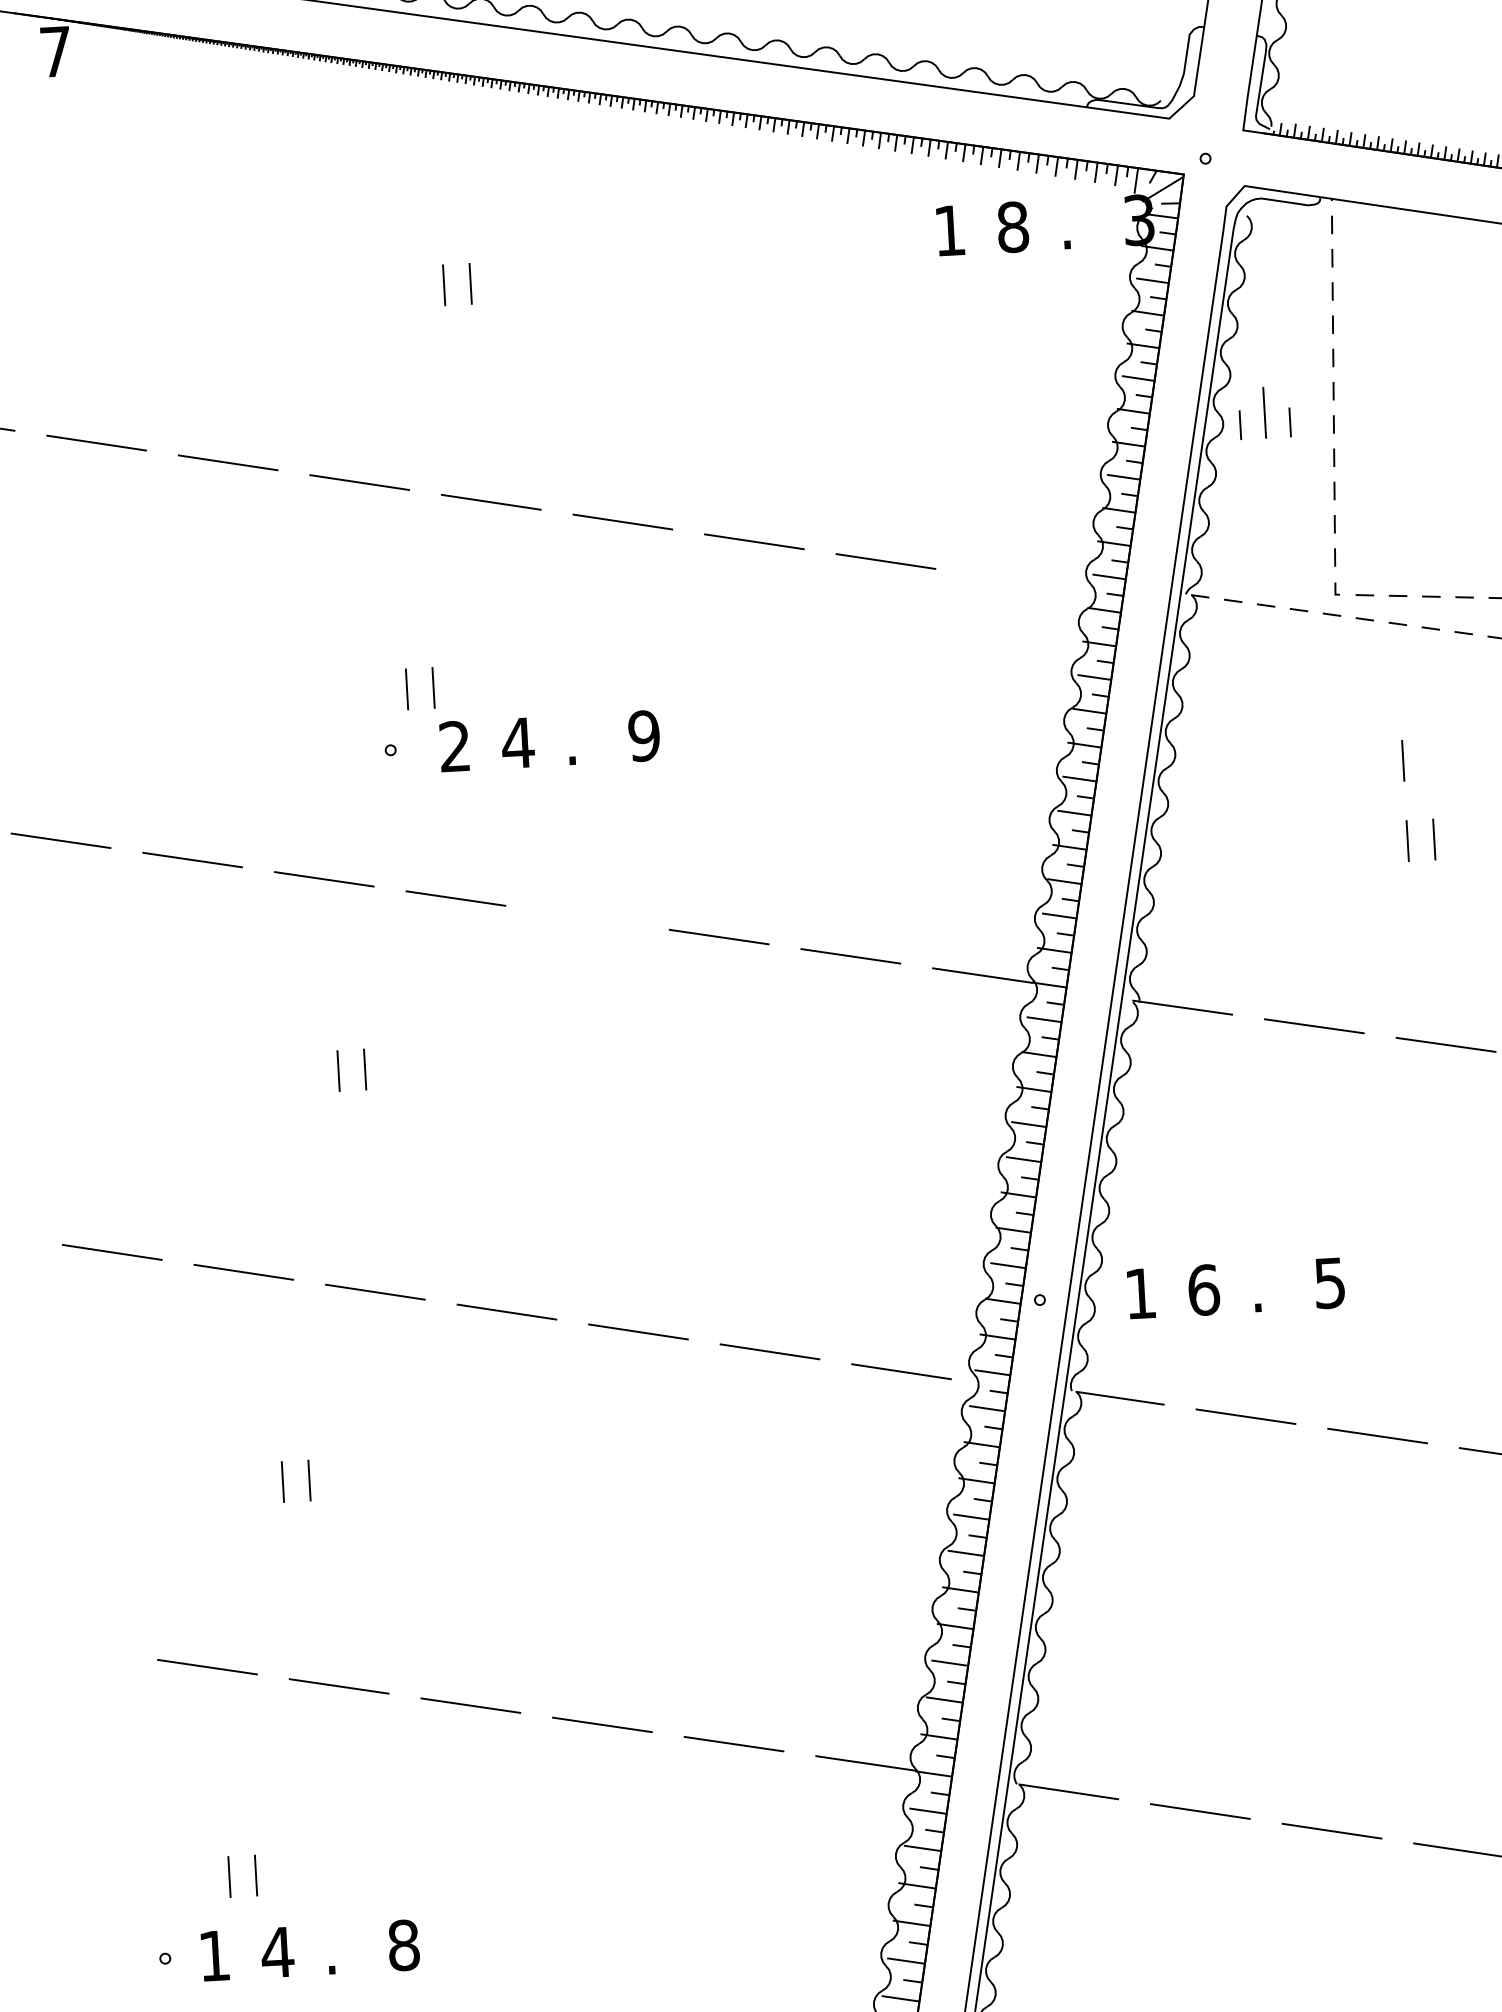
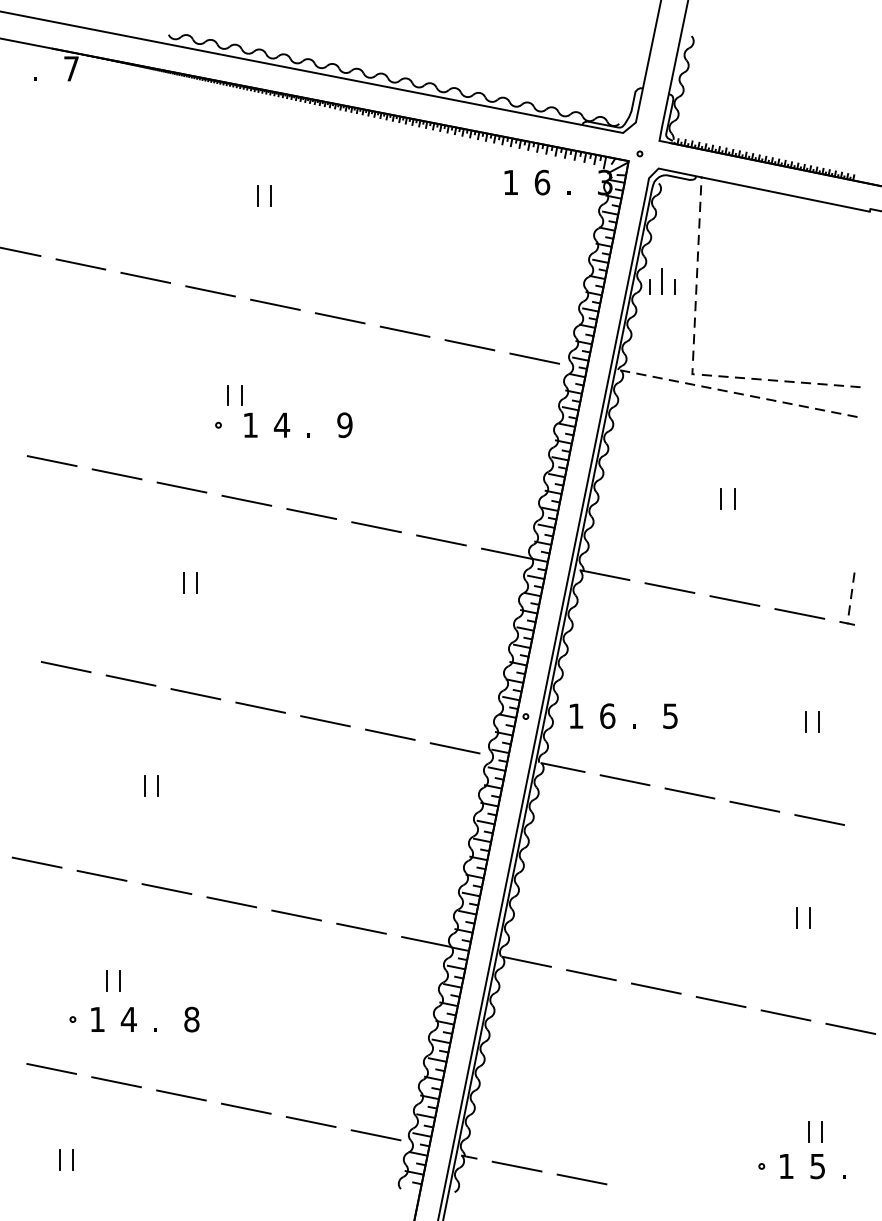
text: (1013, 226) -> (542, 182), 8 -> 6
line: (1017, 580) -> (534, 358), added
text: (454, 745) -> (250, 424), 2 -> 1
line: (1401, 760) -> (720, 458), removed
line: (587, 916) -> (311, 513), added
line: (74, 1647) -> (36, 862), added

